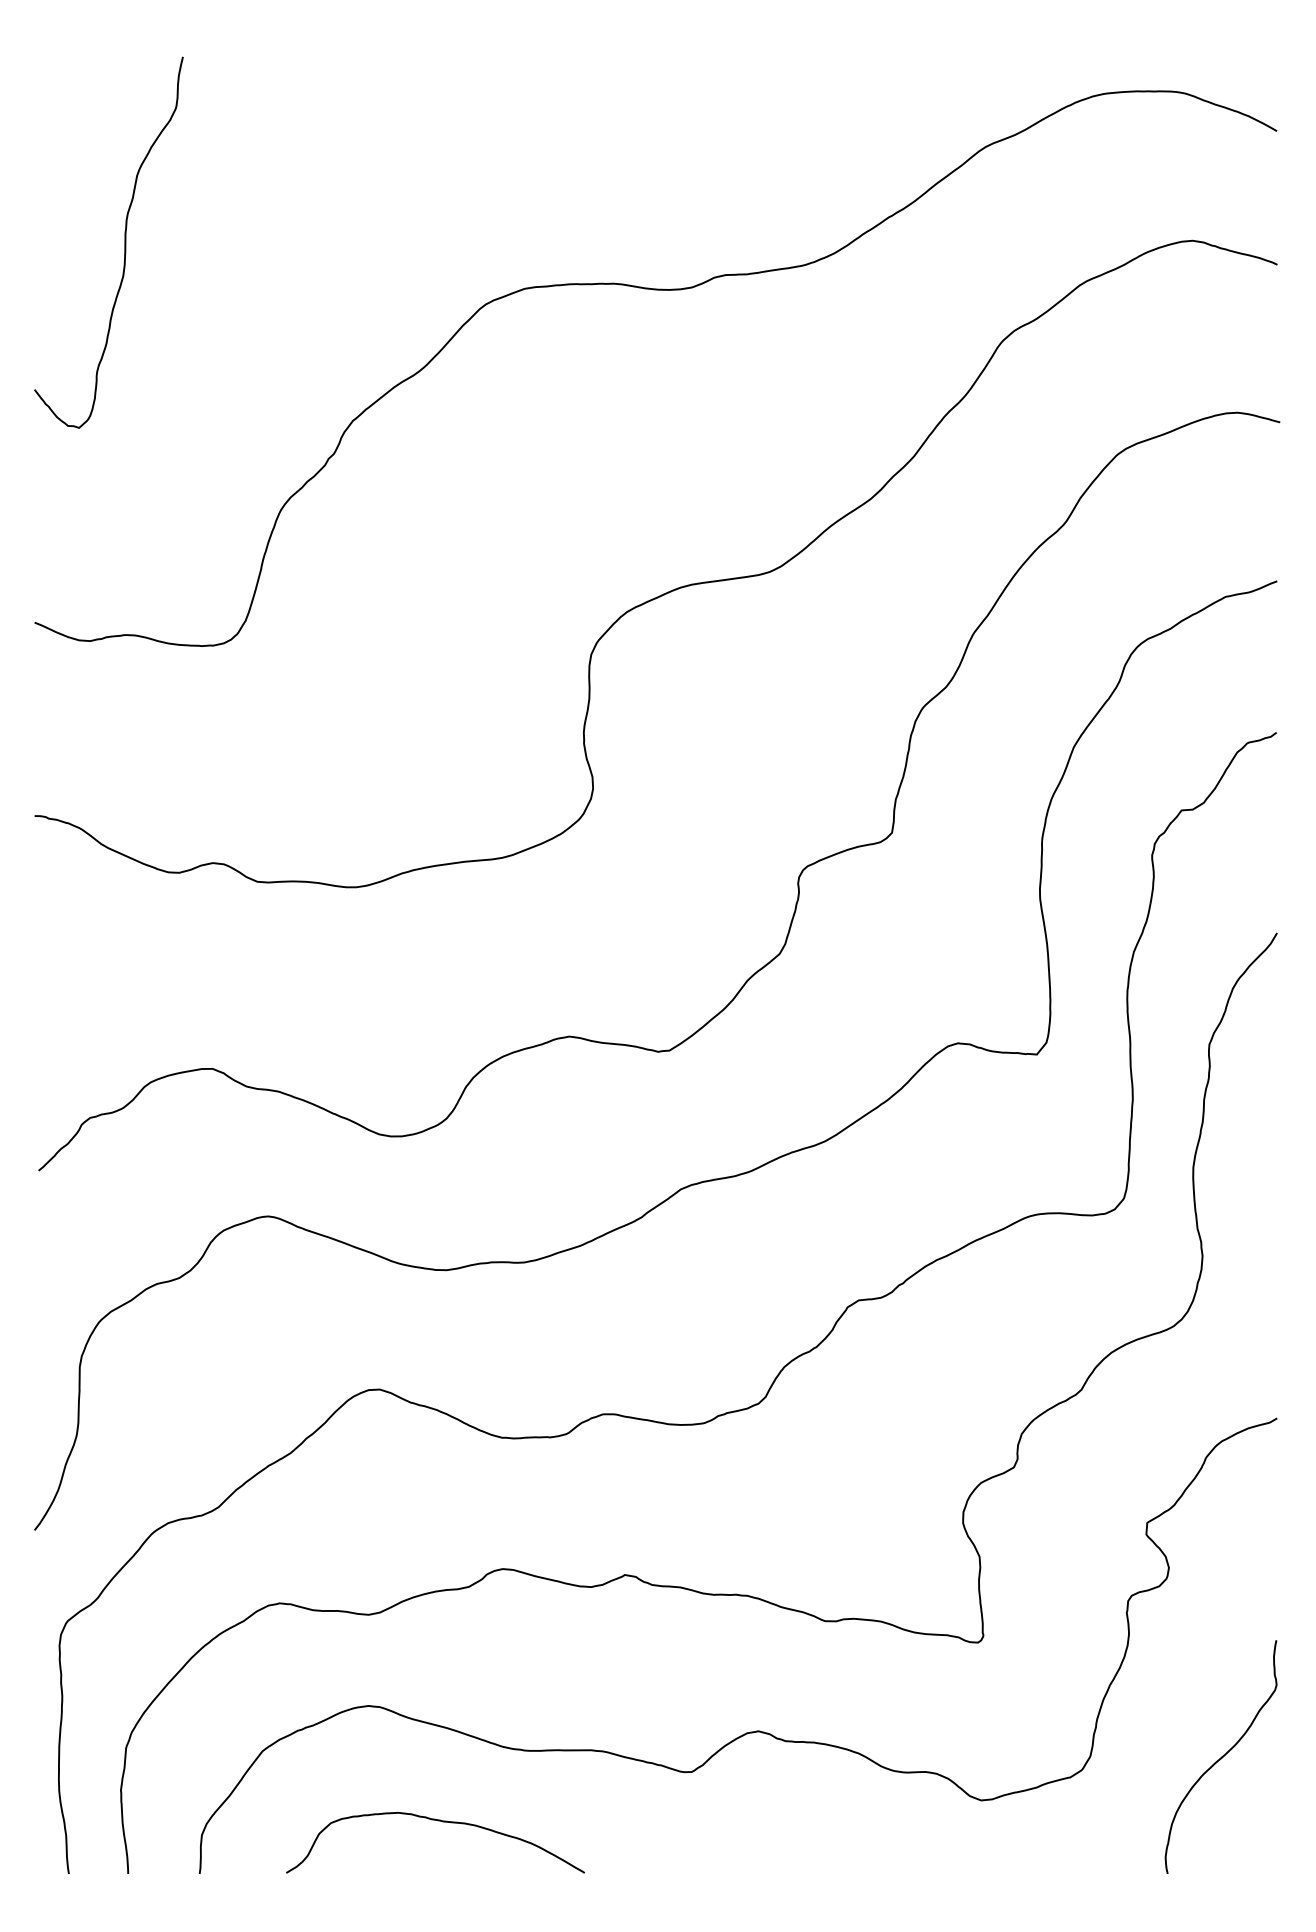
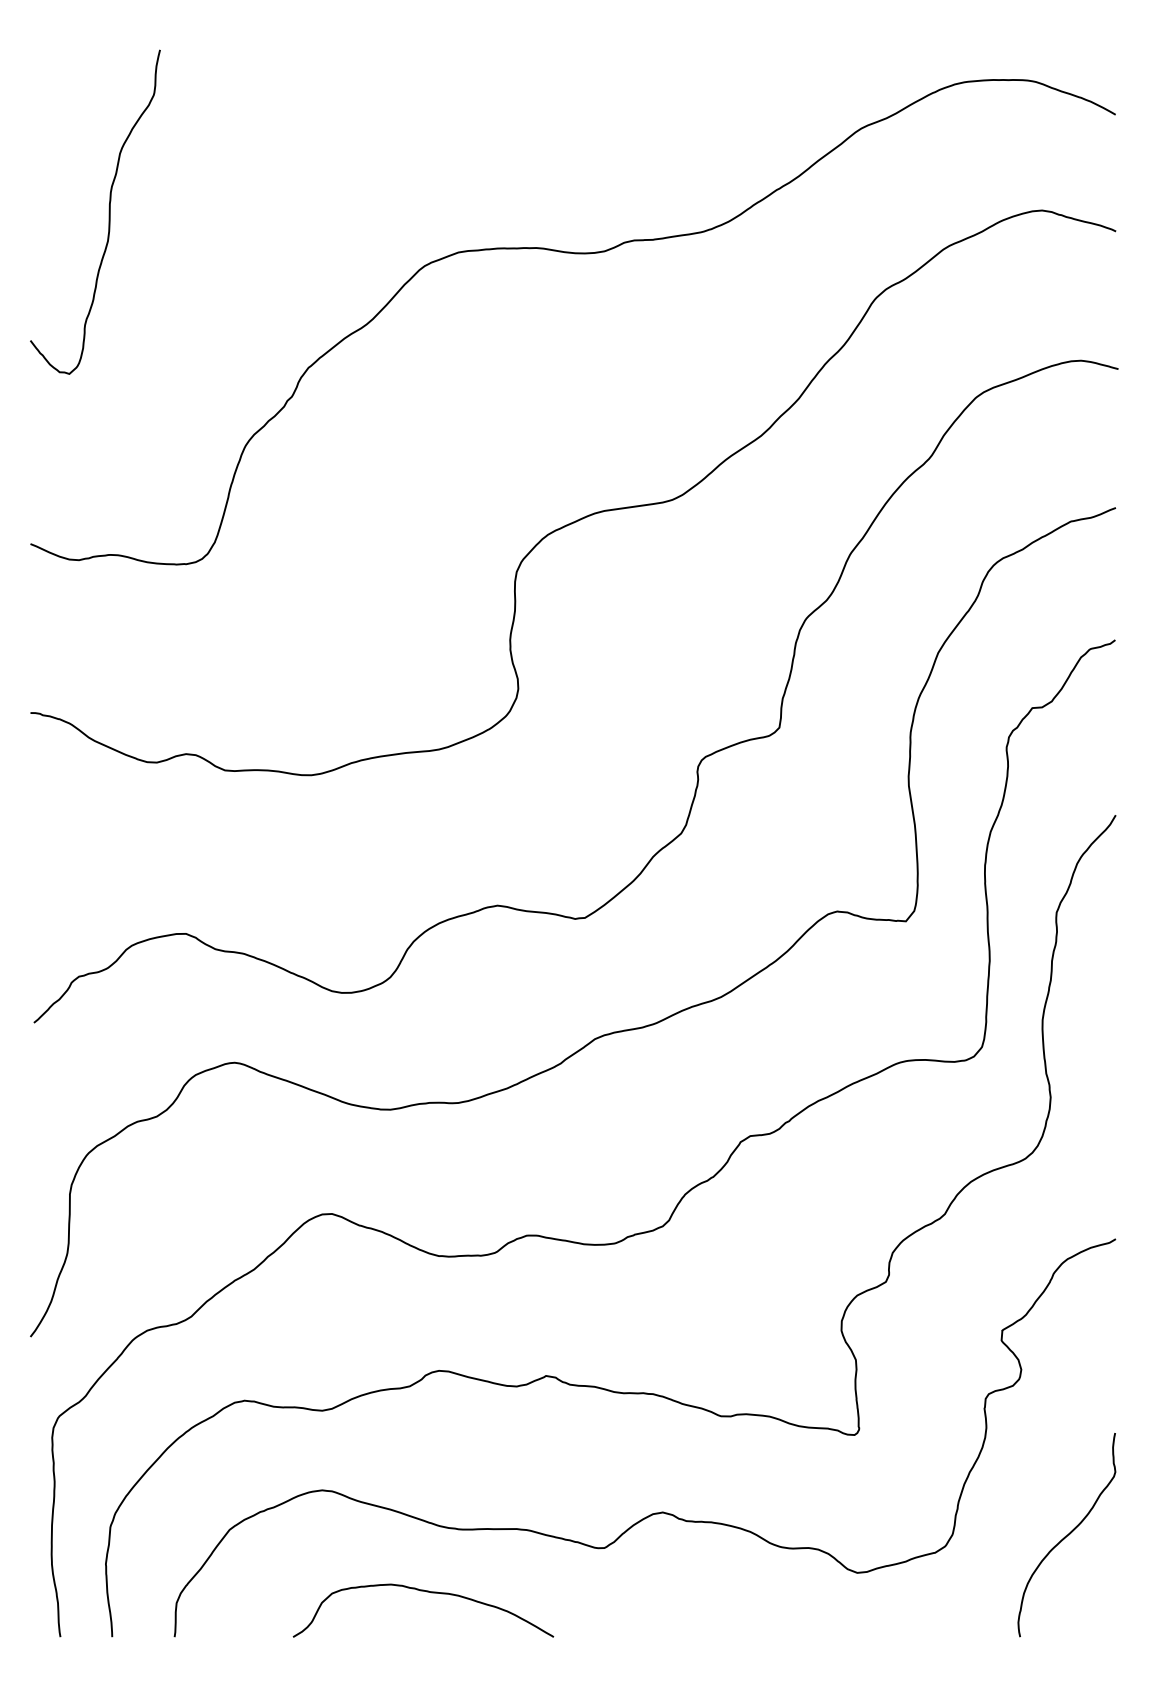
curve: (437, 1821) -> (425, 1592), moved

